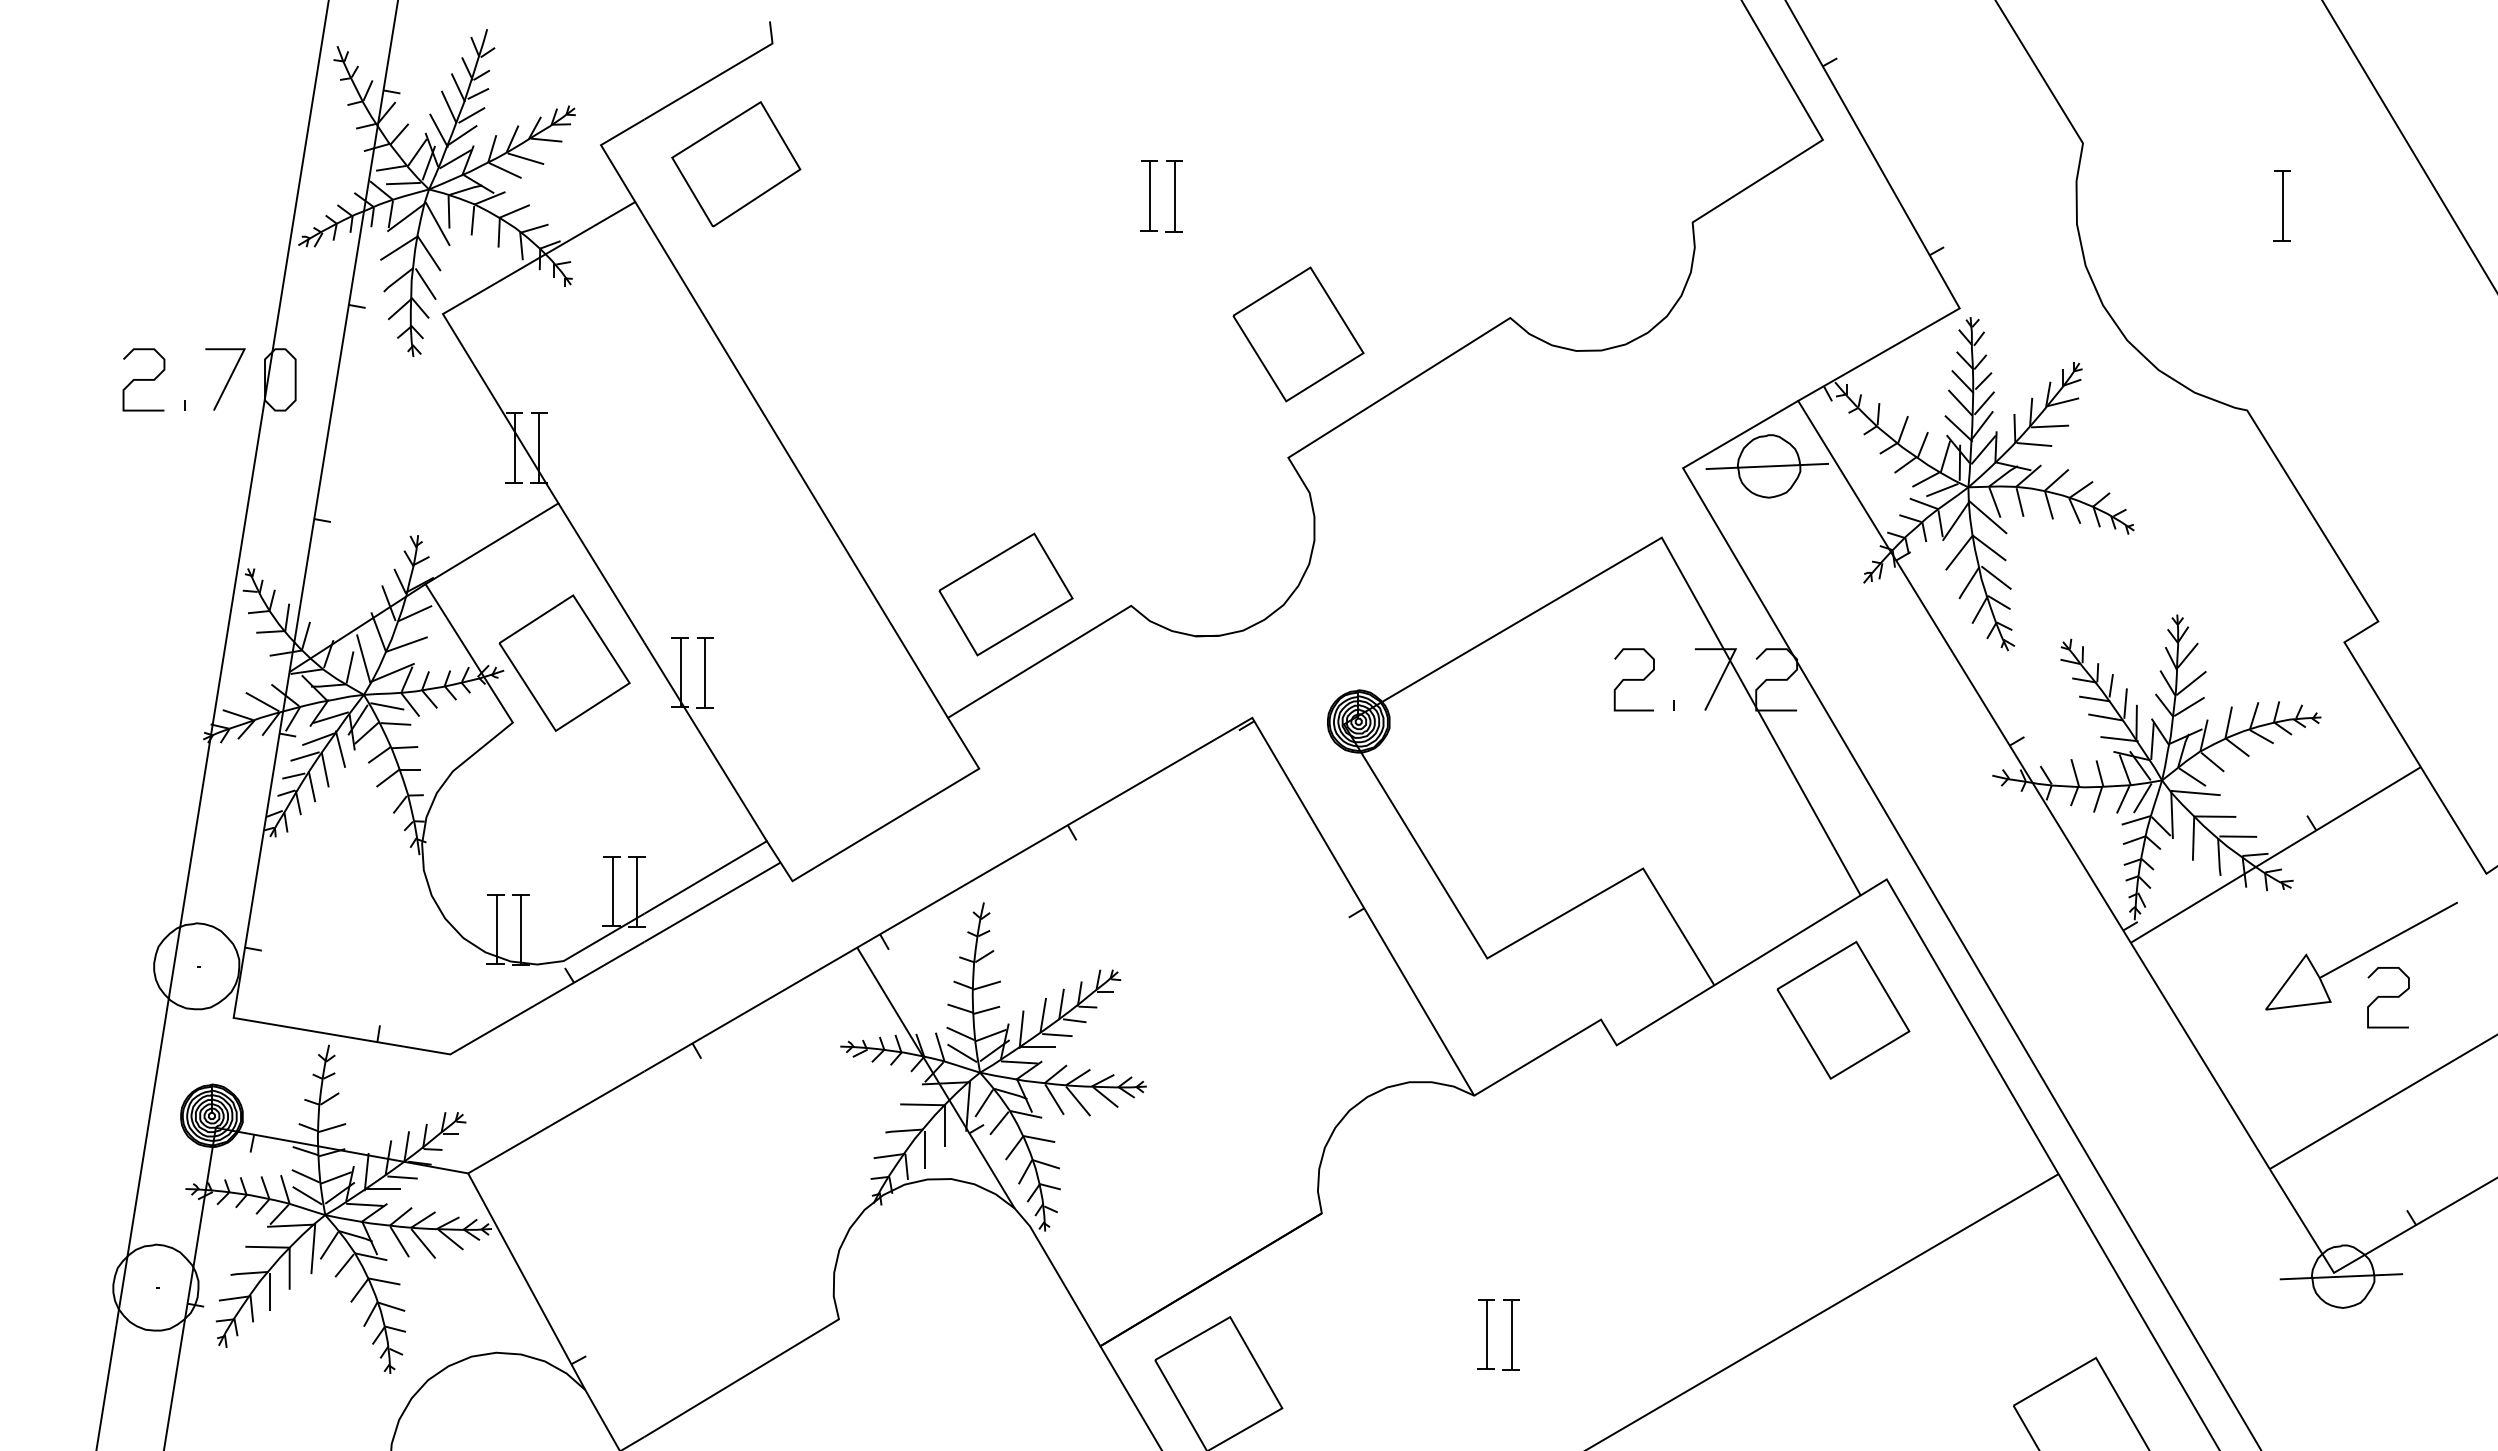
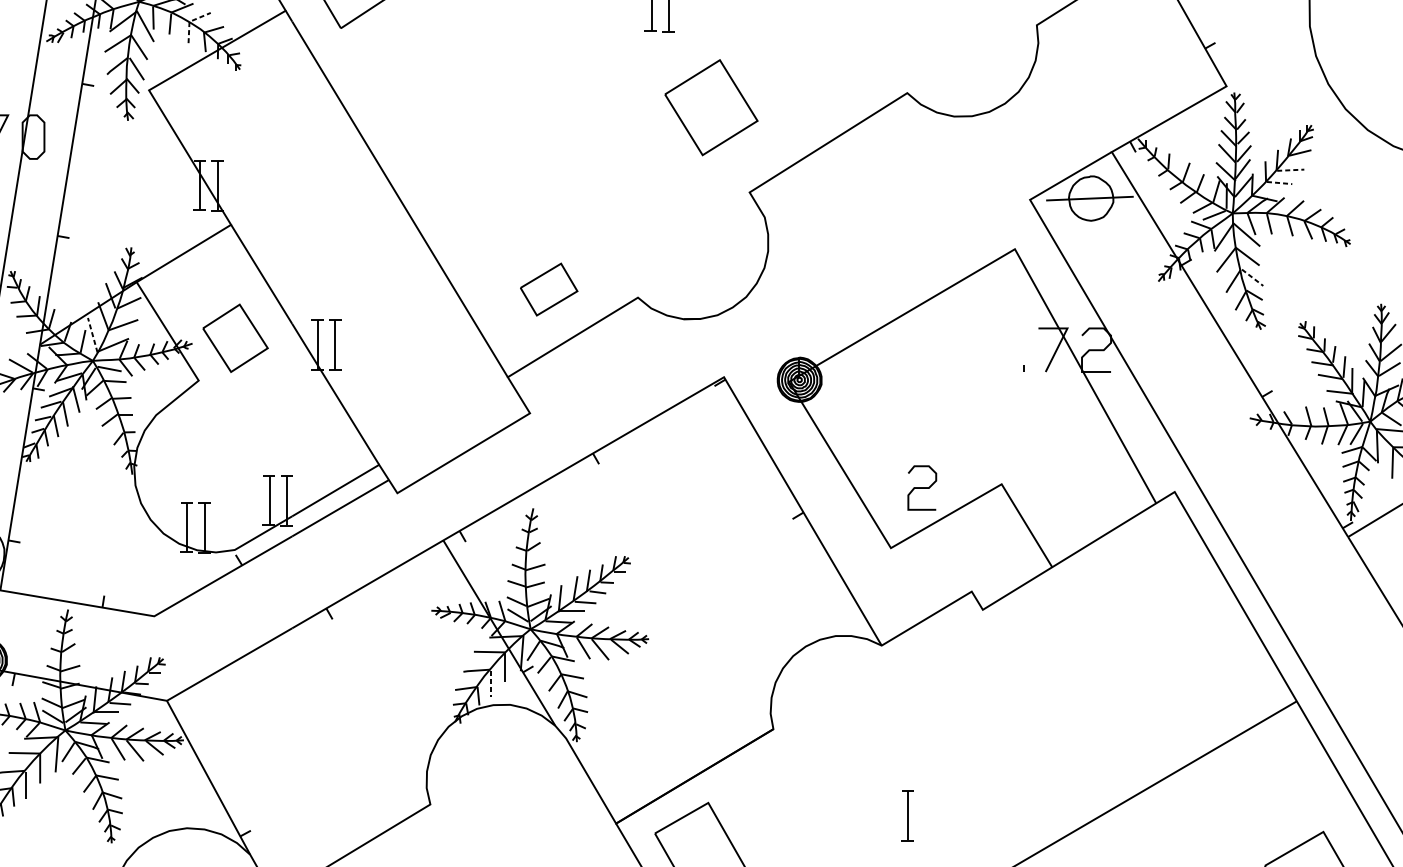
line: (499, 217) -> (189, 21), solid -> dashed
part: (1298, 334) -> (711, 107), moved
line: (2050, 426) -> (1291, 170), solid -> dashed
line: (2034, 444) -> (1279, 183), solid -> dashed
line: (1996, 577) -> (1252, 277), solid -> dashed
part: (1005, 594) -> (548, 289), size x0.6
line: (363, 659) -> (92, 335), solid -> dashed
part: (564, 662) -> (235, 337), size x0.7
curve: (1633, 679) -> (921, 487), moved
part: (1843, 1009) -> (1144, 584), removed
line: (924, 1149) -> (491, 683), solid -> dashed
part: (1485, 1334) -> (889, 815), removed

